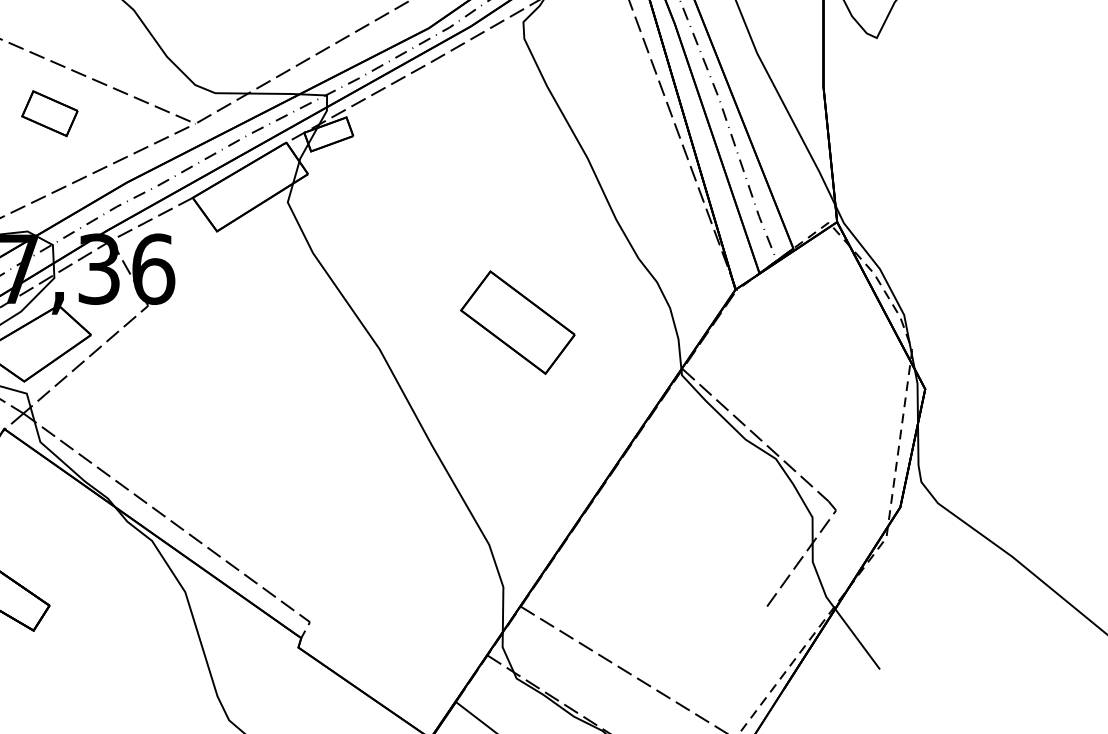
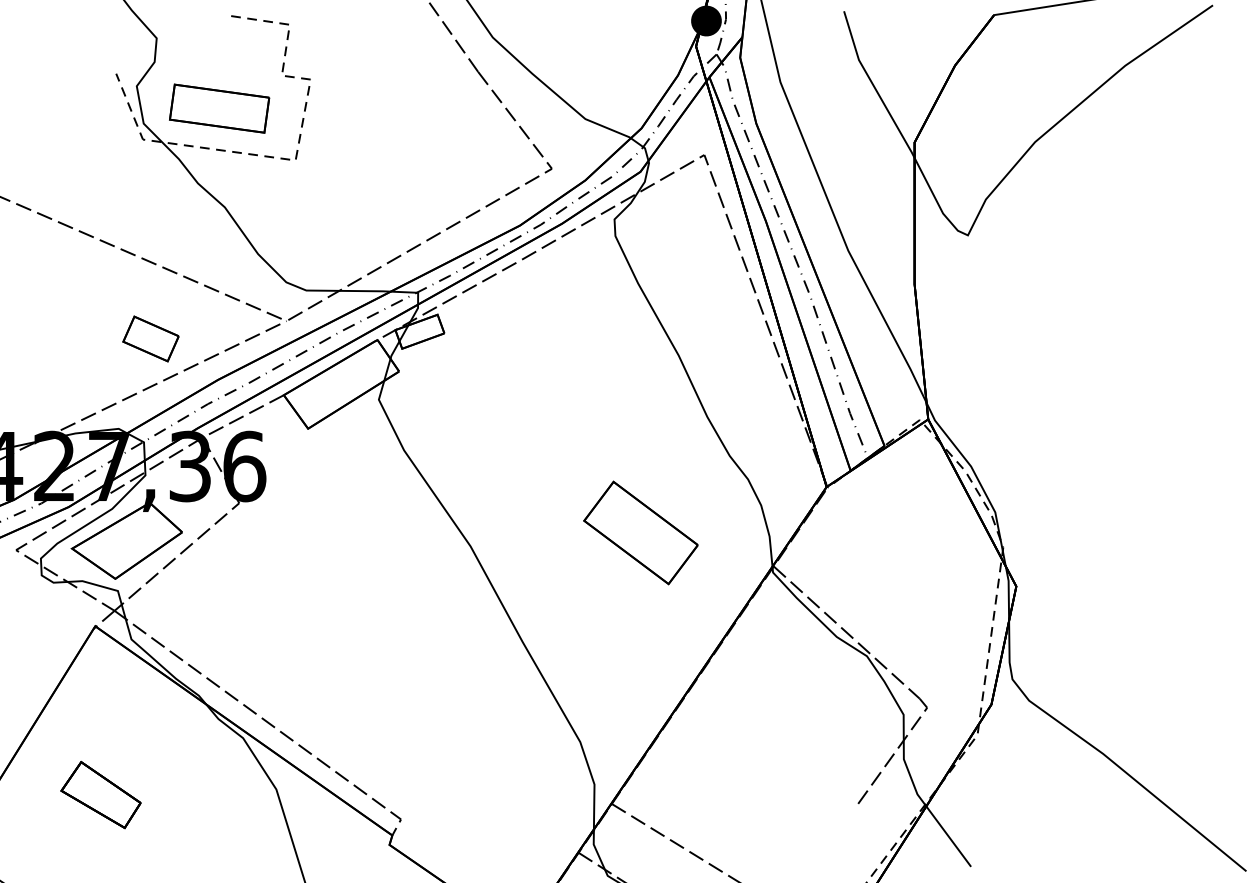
part: (49, 113) -> (150, 338), moved
part: (517, 322) -> (640, 532), moved

